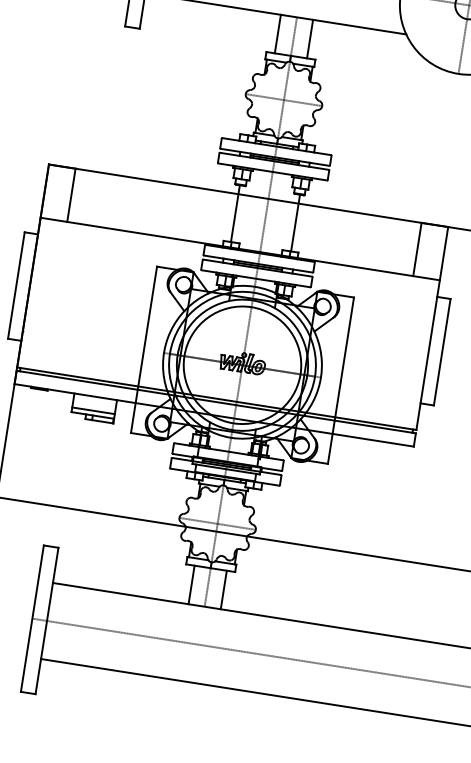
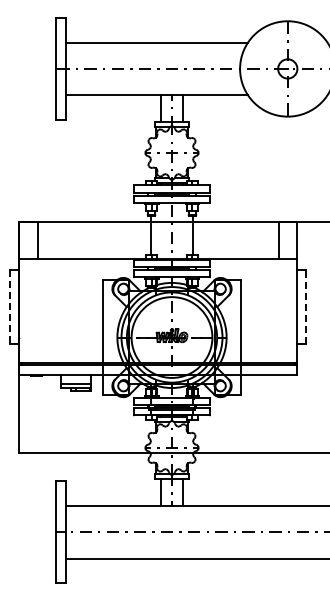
line: (15, 285) -> (9, 307), solid -> dashed
line: (442, 350) -> (306, 306), solid -> dashed

